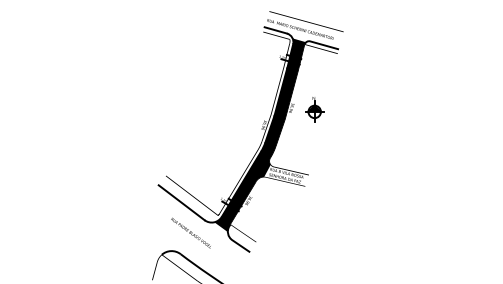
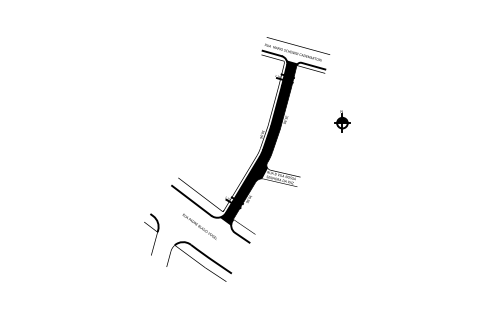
part: (314, 109) -> (342, 121), moved
part: (134, 242) -> (151, 234), added

